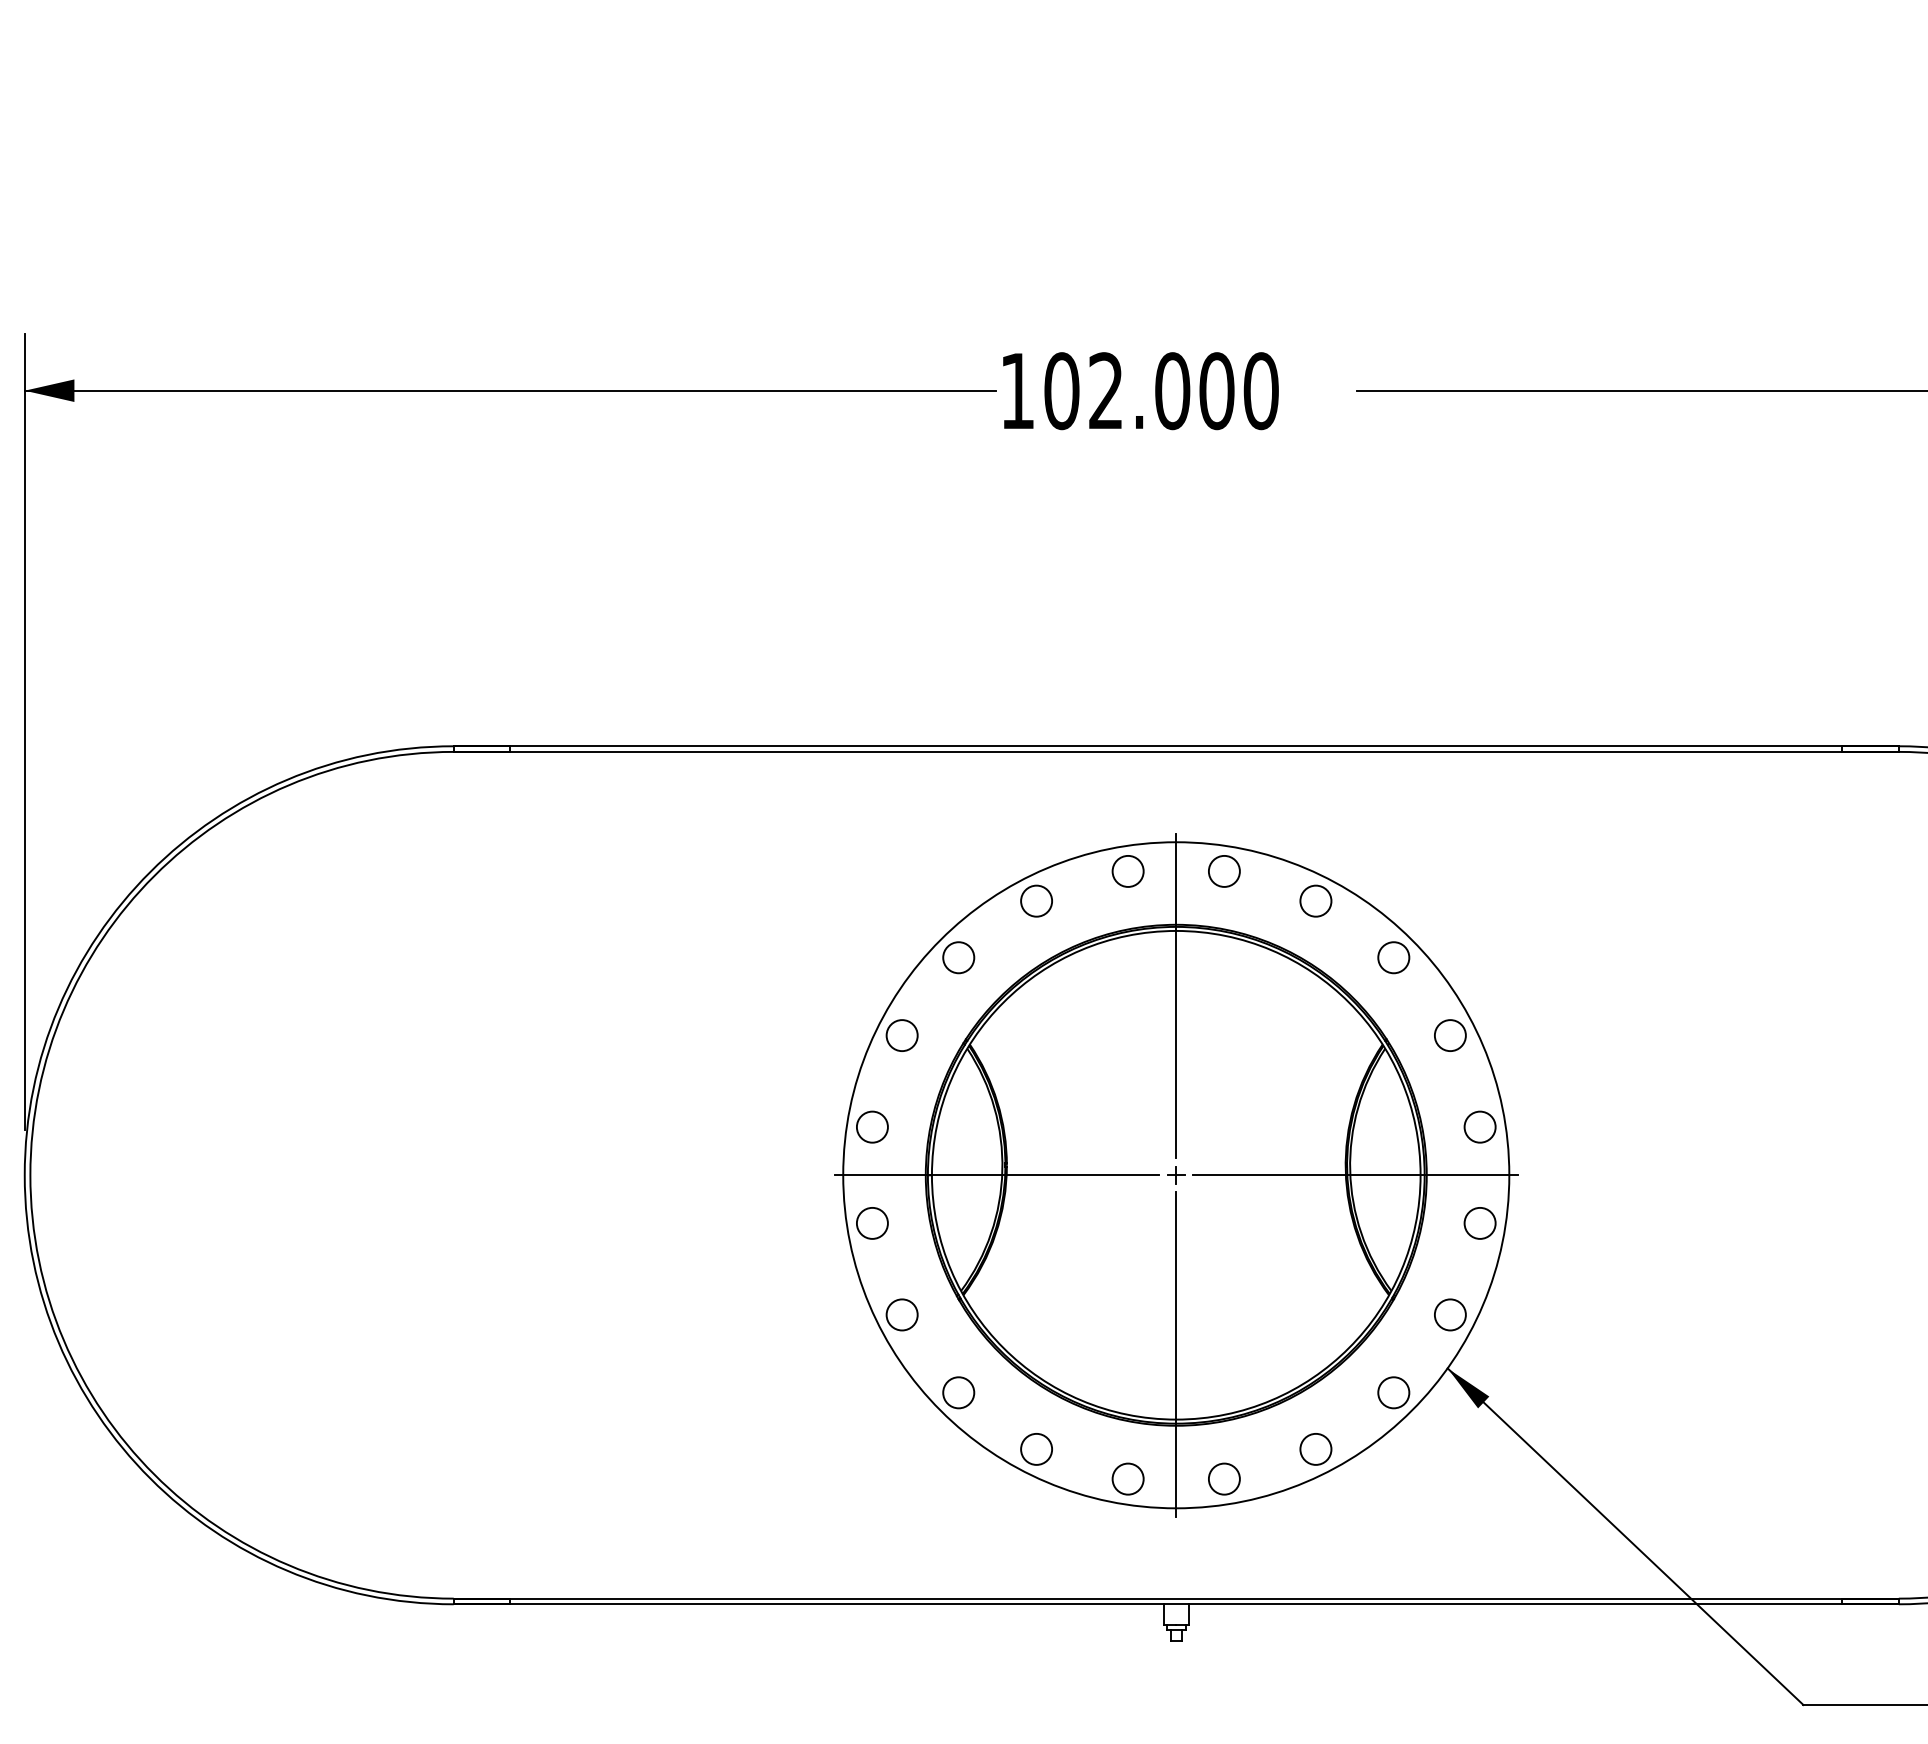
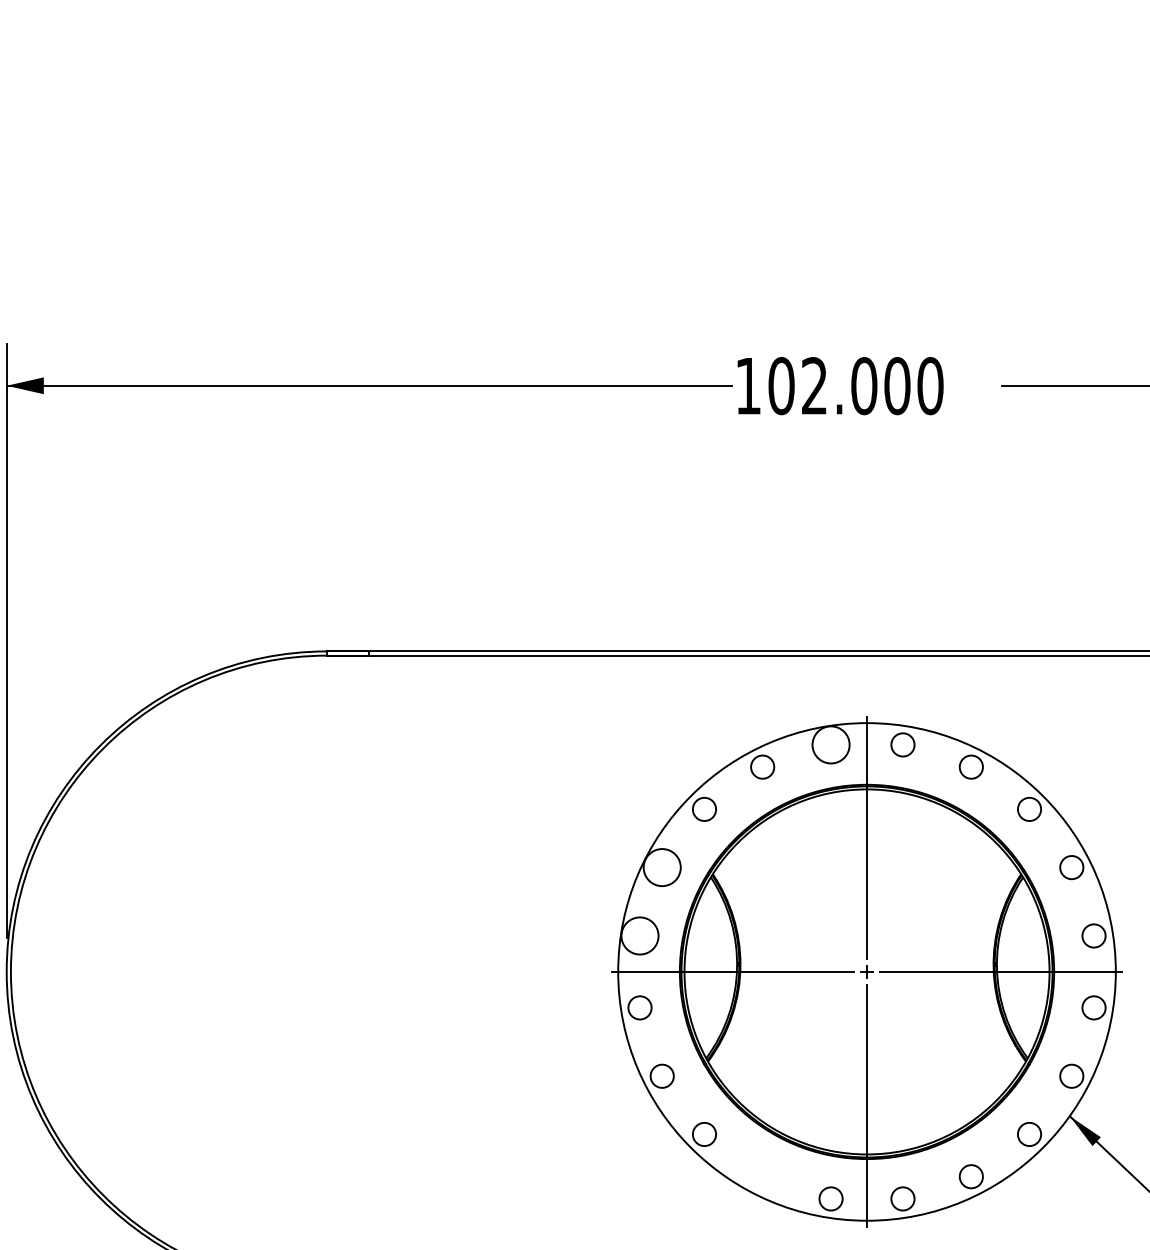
circle: (1127, 870) -> (830, 744), size x1.6
circle: (901, 1035) -> (661, 867), size x1.6
circle: (871, 1126) -> (639, 935), size x1.6
circle: (1036, 1449) -> (762, 1176), removed

